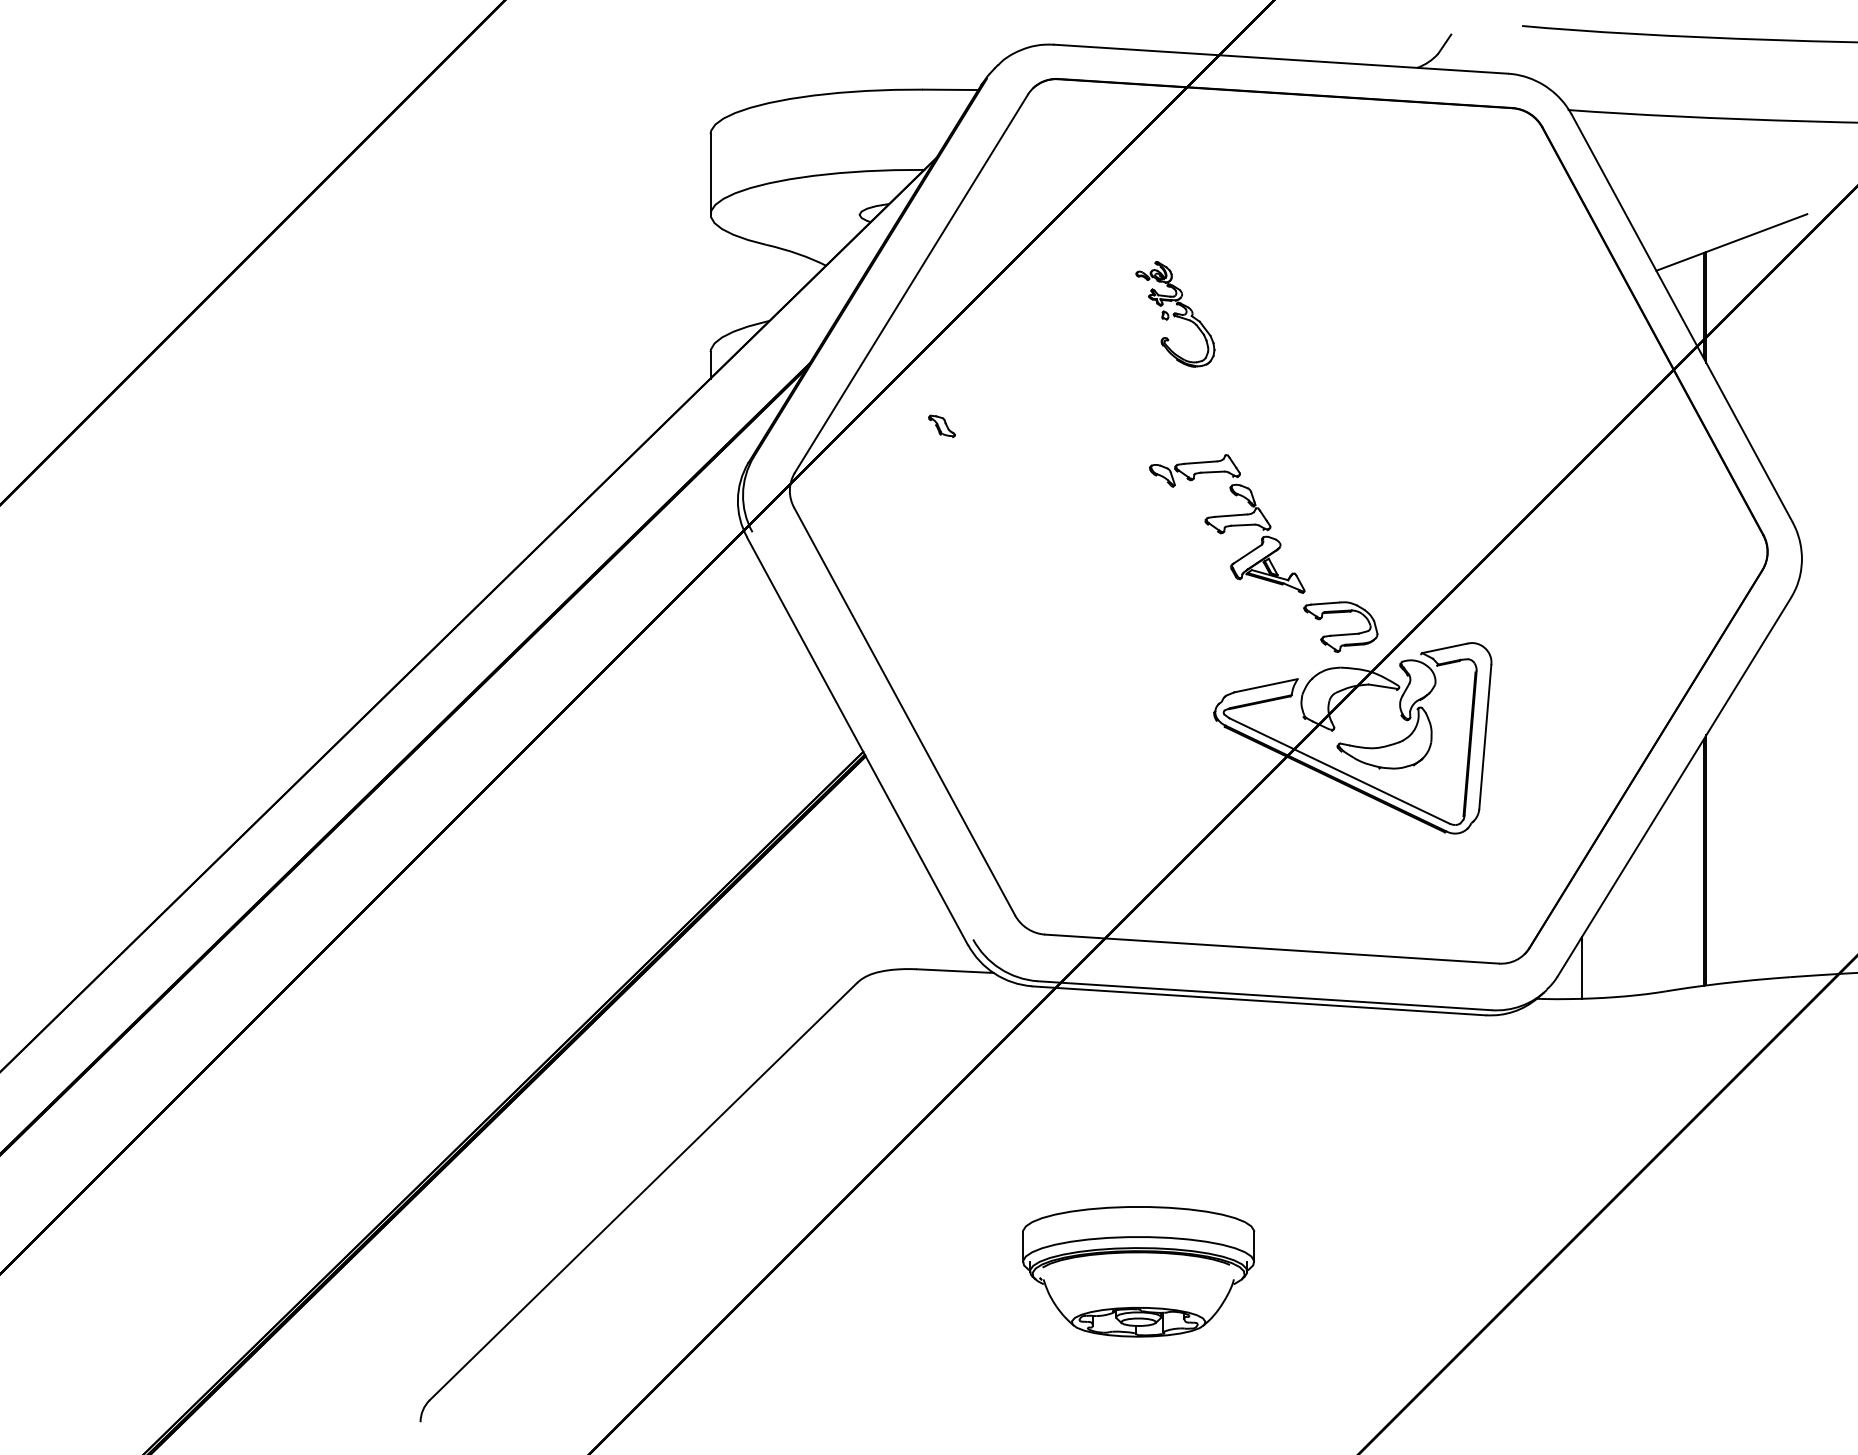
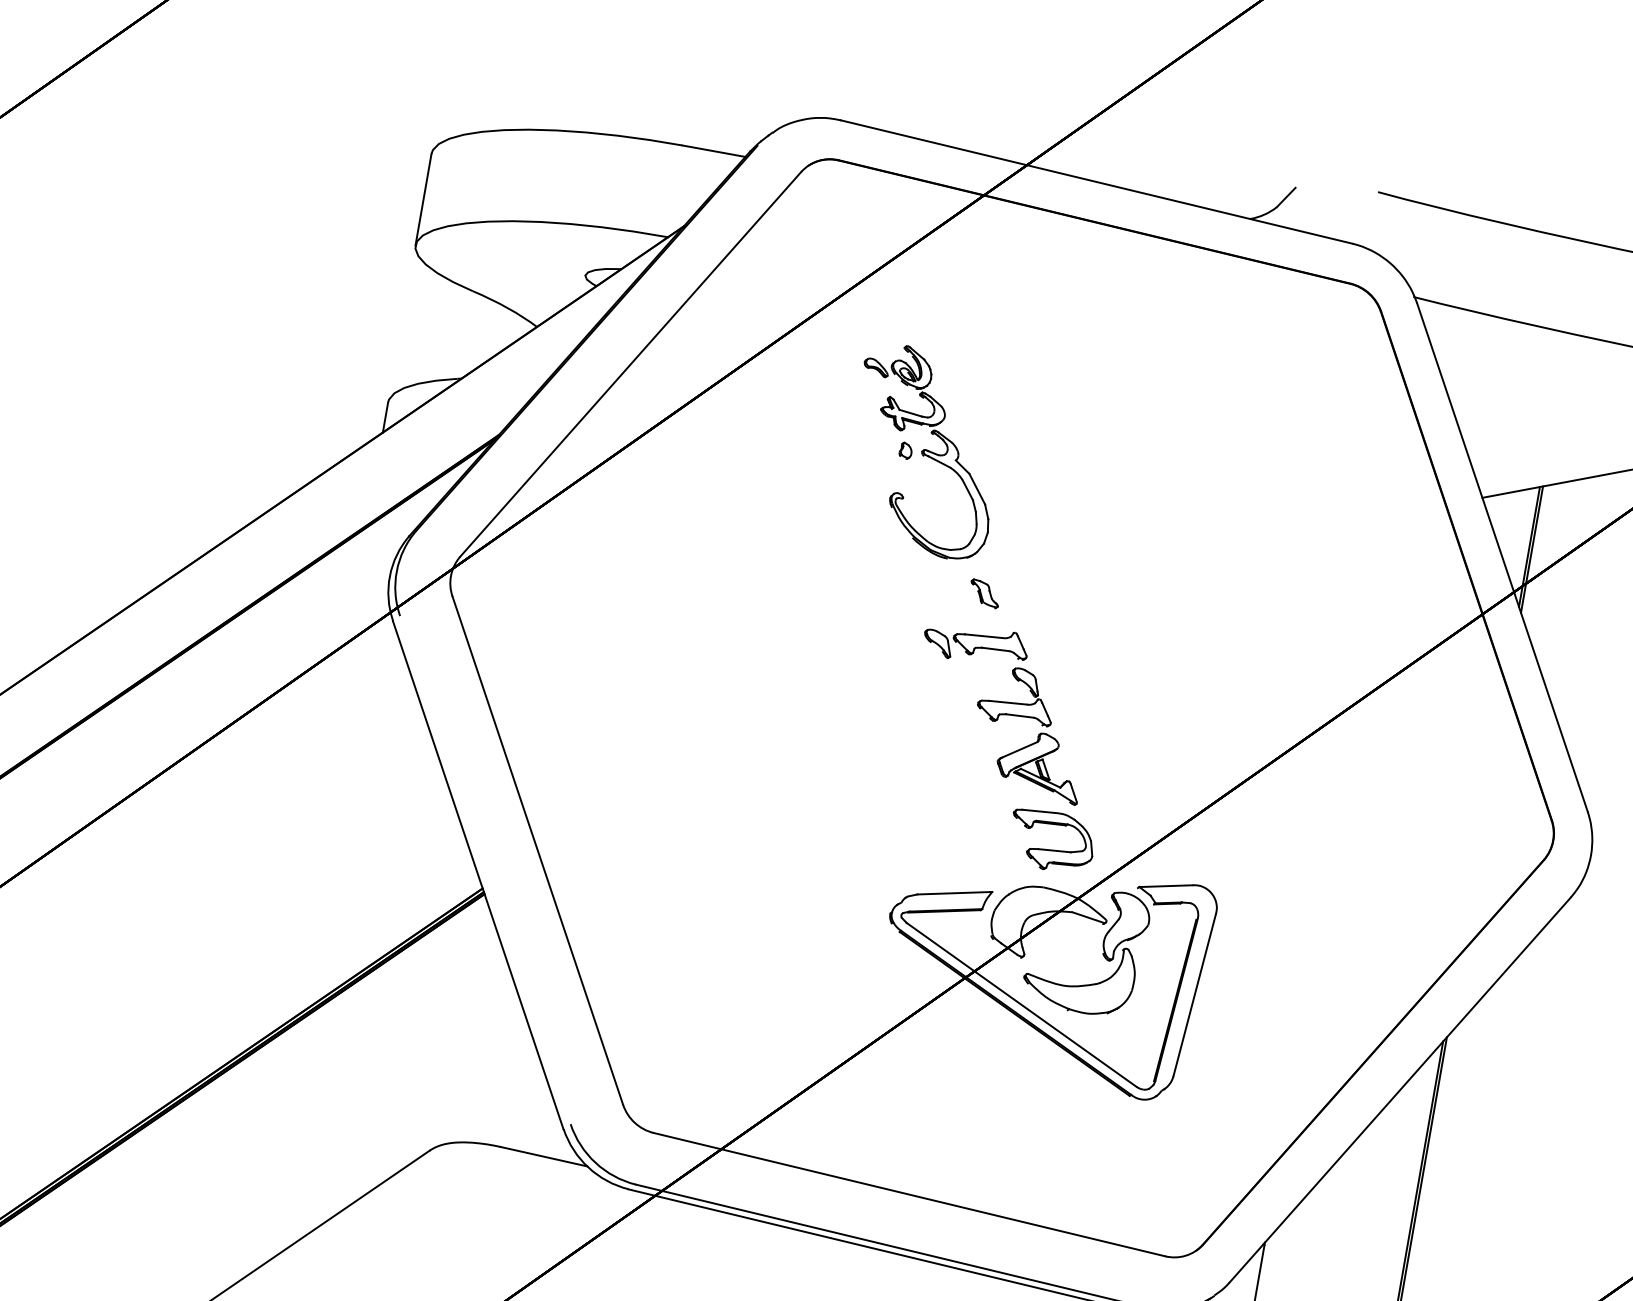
part: (1175, 314) -> (925, 452), size x1.67
part: (941, 425) -> (984, 592), moved
part: (1227, 523) -> (1002, 710), moved

